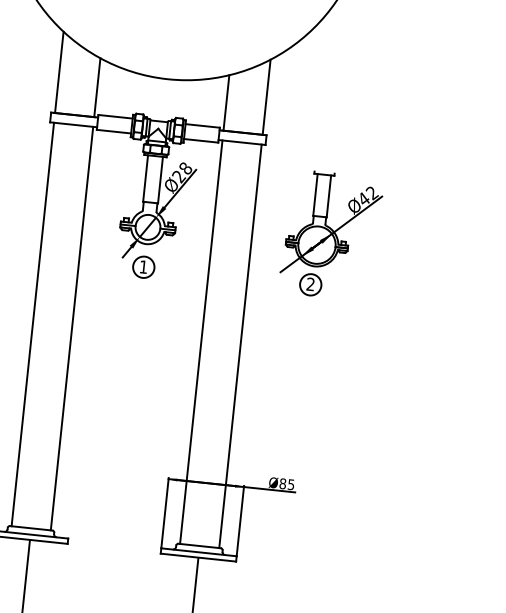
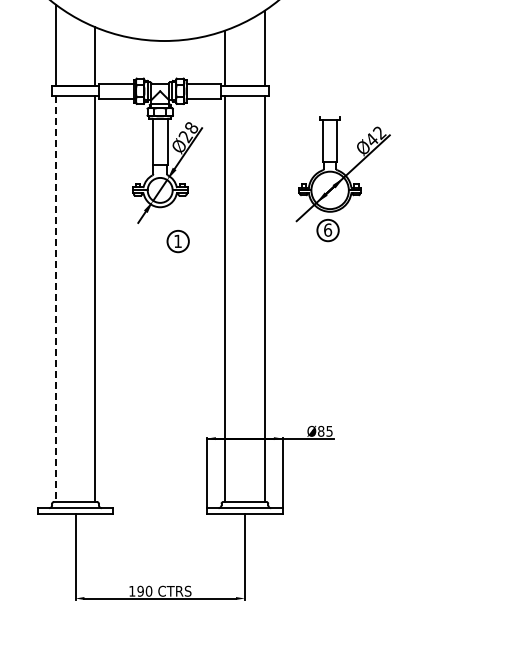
part: (143, 267) -> (177, 241), moved
text: (311, 283) -> (328, 229), 2 -> 6
line: (32, 324) -> (55, 299), solid -> dashed

